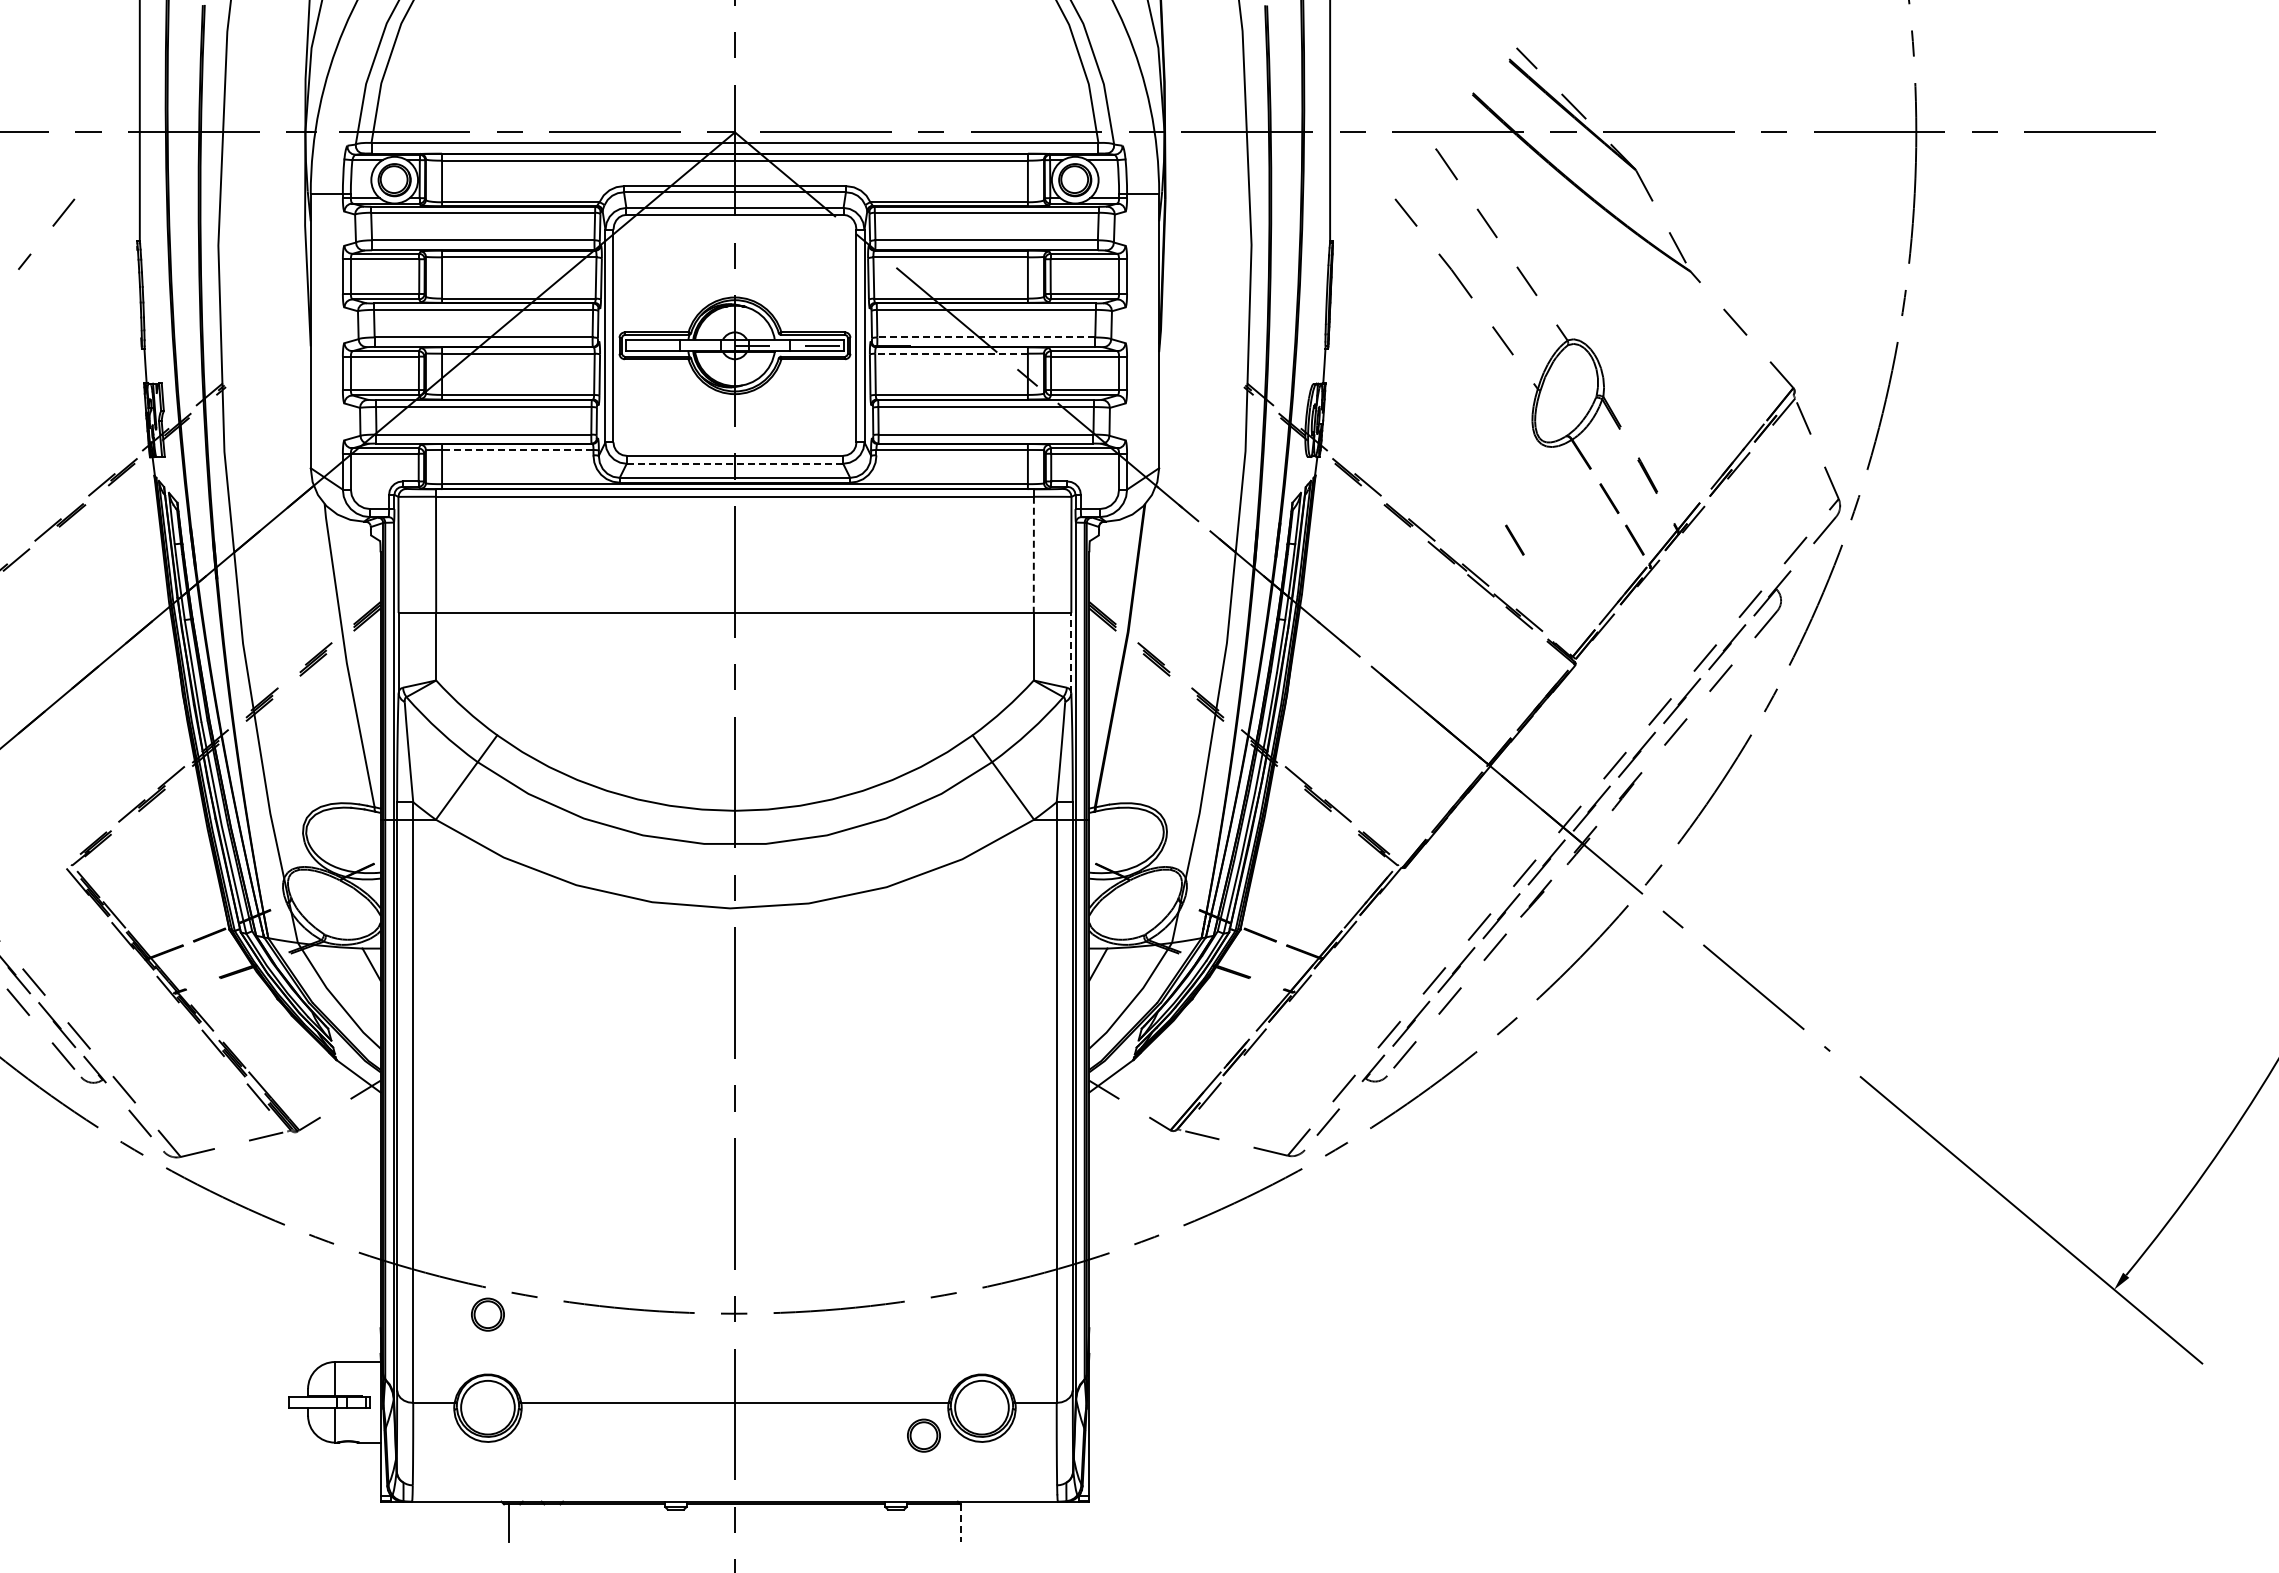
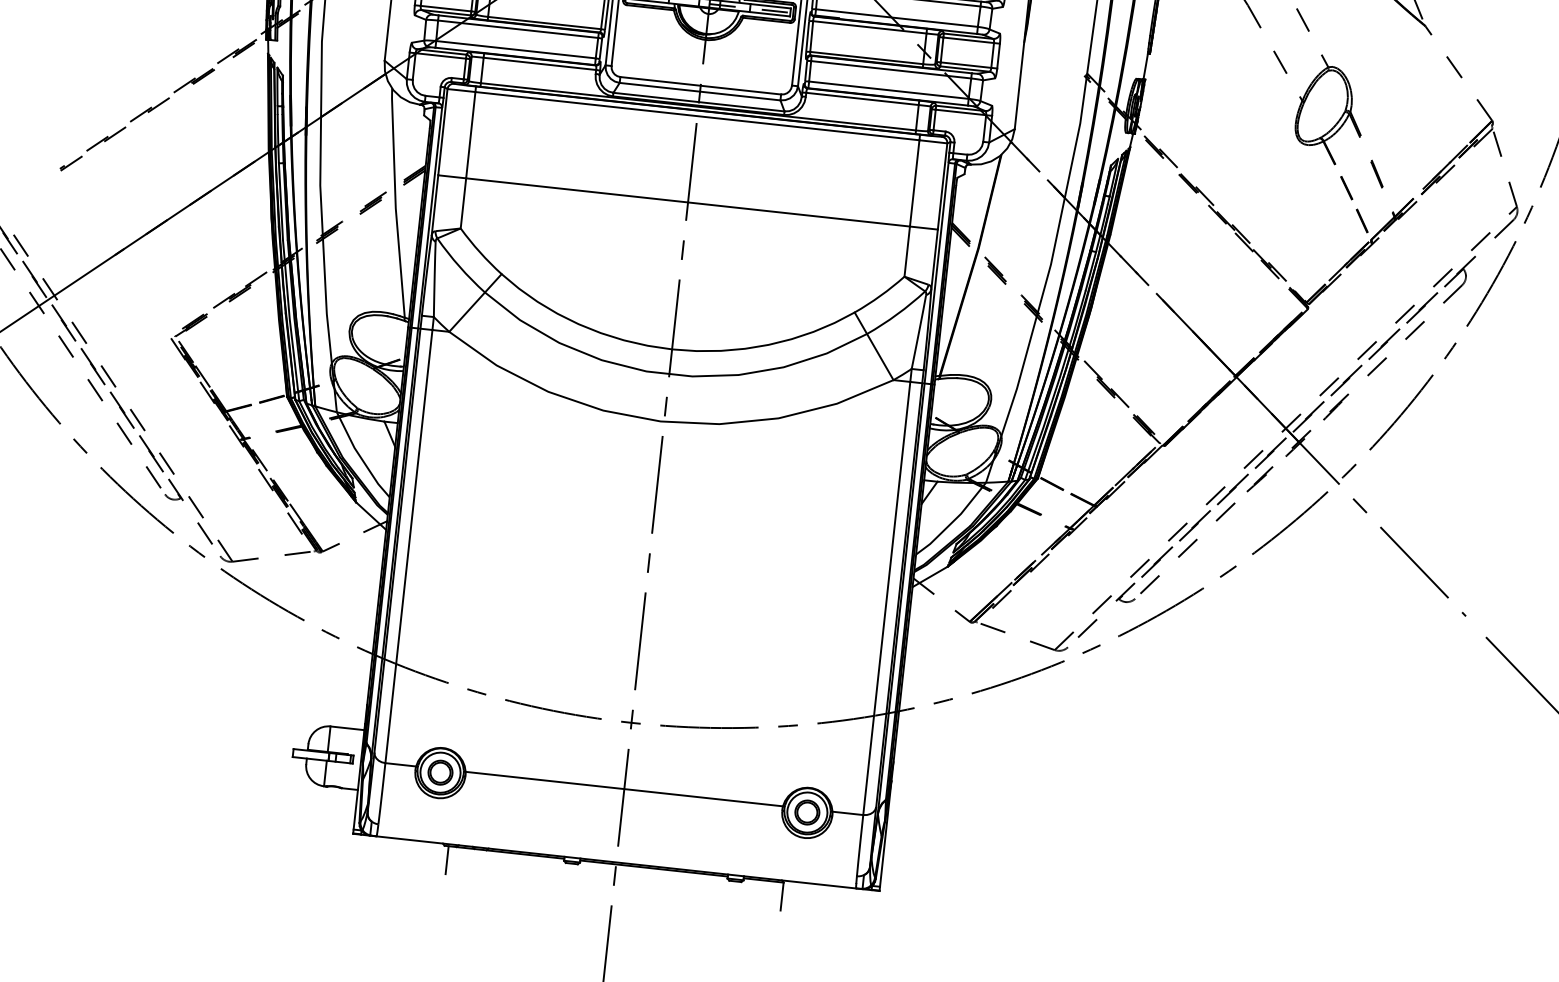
line: (986, 337) -> (897, 18), dashed -> solid
line: (951, 353) -> (869, 27), dashed -> solid
line: (517, 449) -> (539, 63), dashed -> solid
line: (735, 463) -> (700, 91), dashed -> solid
line: (1514, 539) -> (1272, 210), removed
line: (1033, 555) -> (914, 183), dashed -> solid
line: (1071, 652) -> (934, 258), dashed -> solid
part: (487, 1314) -> (440, 772), moved
part: (923, 1435) -> (807, 812), moved
line: (960, 1523) -> (782, 896), dashed -> solid

